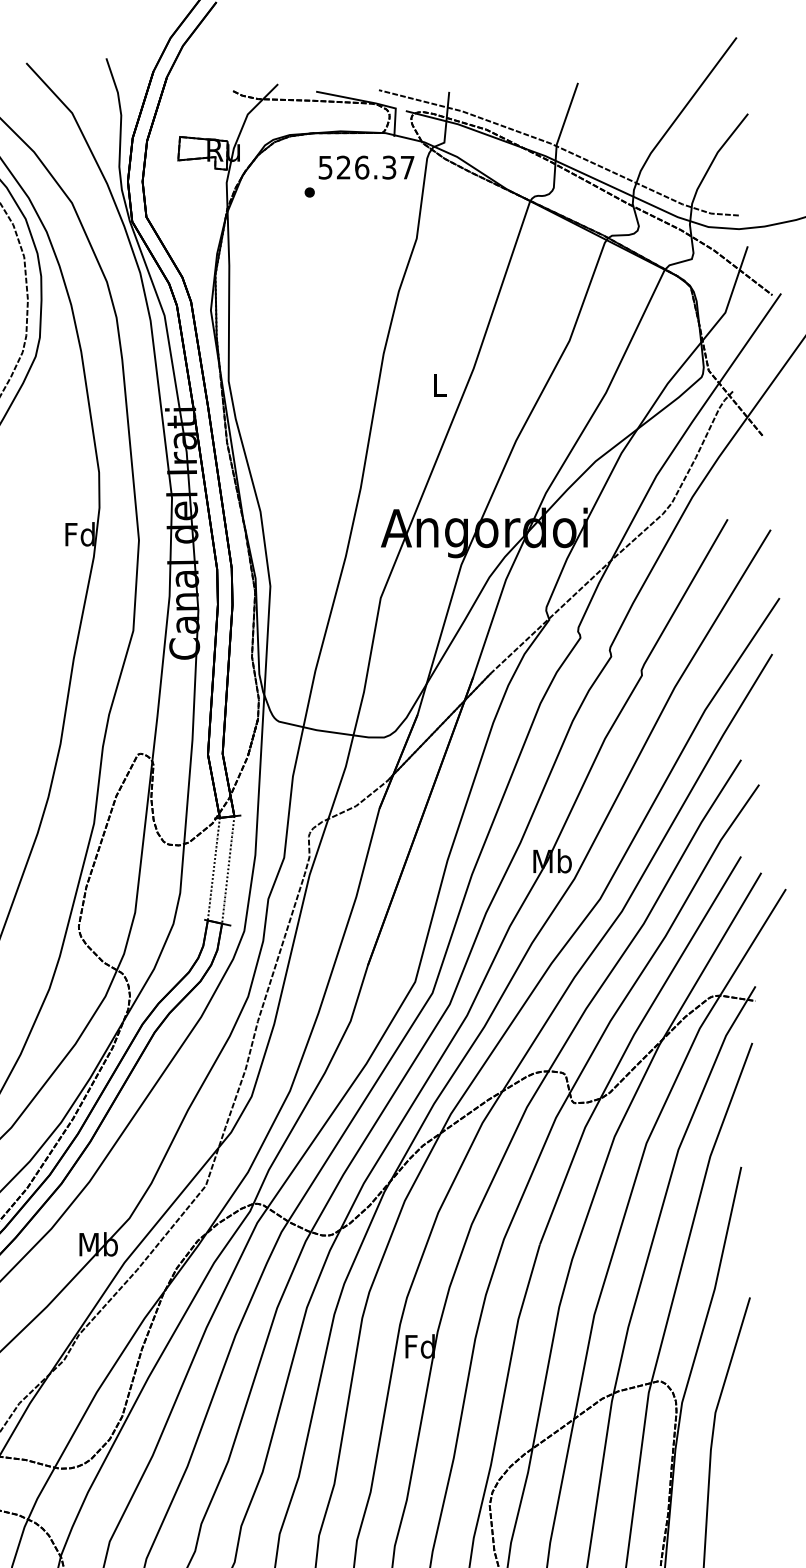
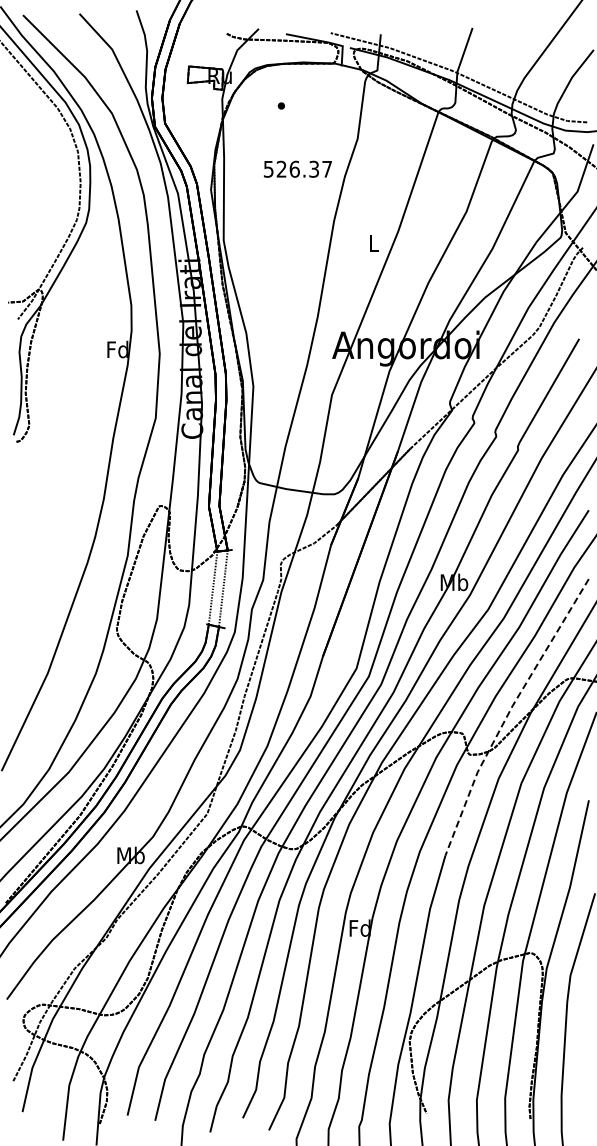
text: (365, 166) -> (297, 168), moved
line: (628, 1045) -> (508, 713), solid -> dashed

